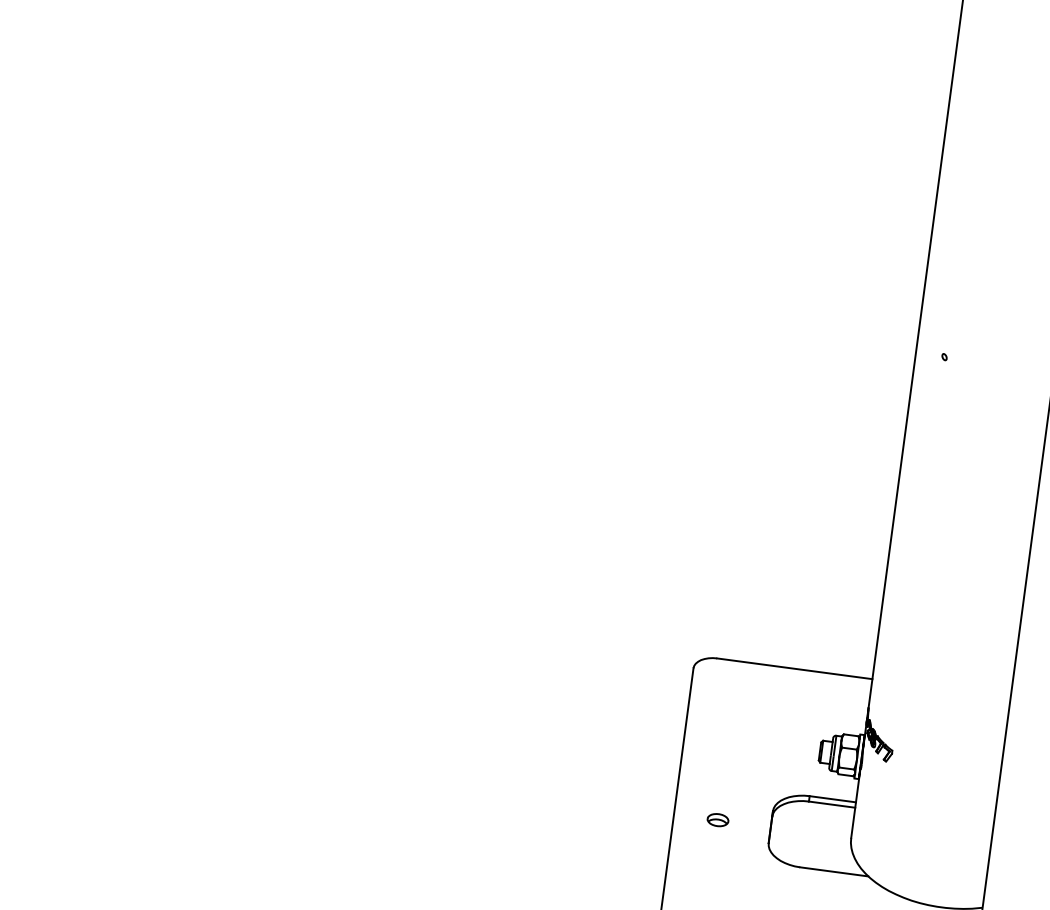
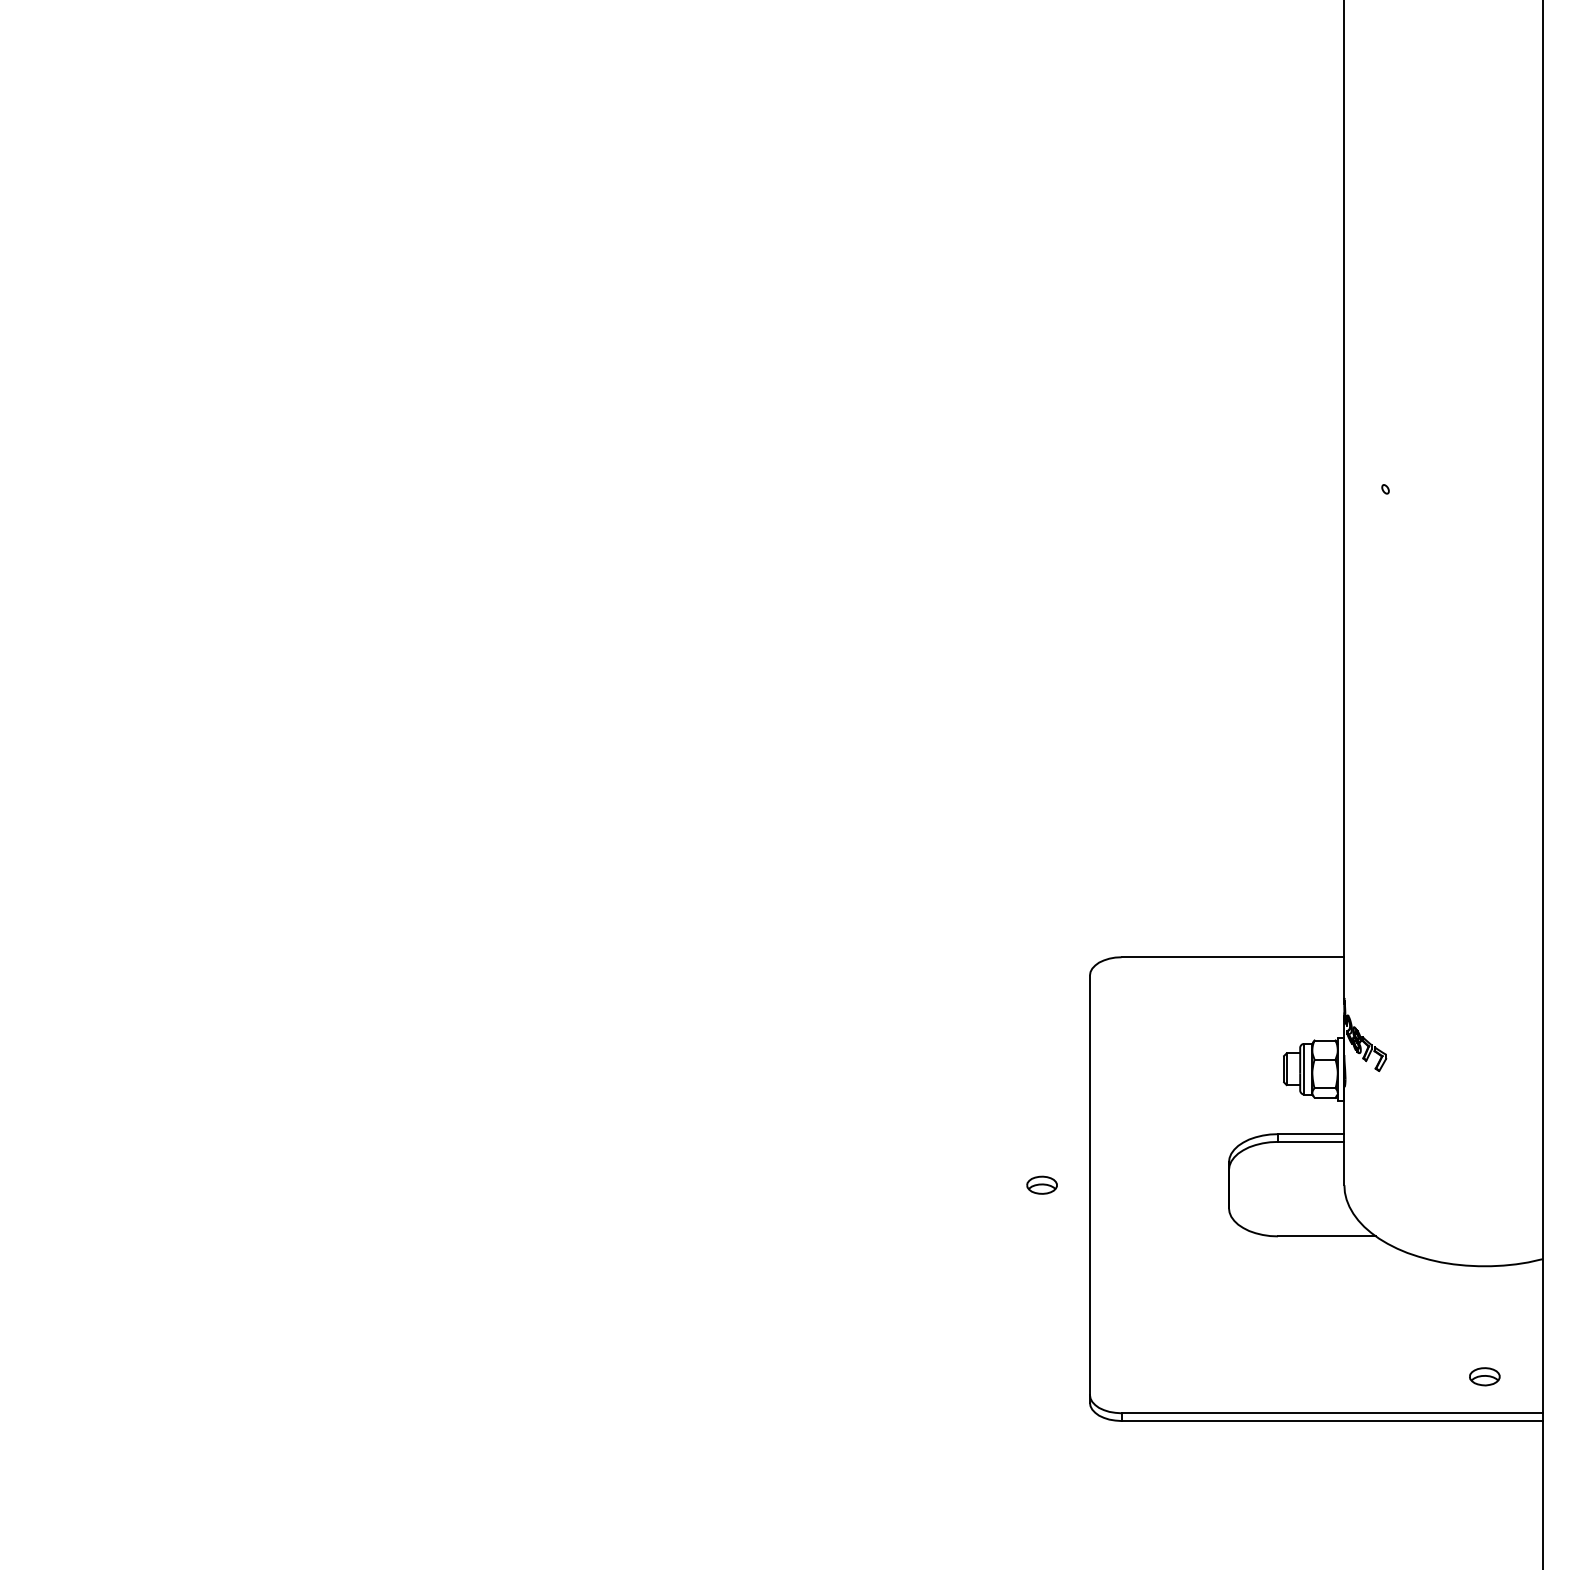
part: (717, 819) -> (1041, 1184), moved

